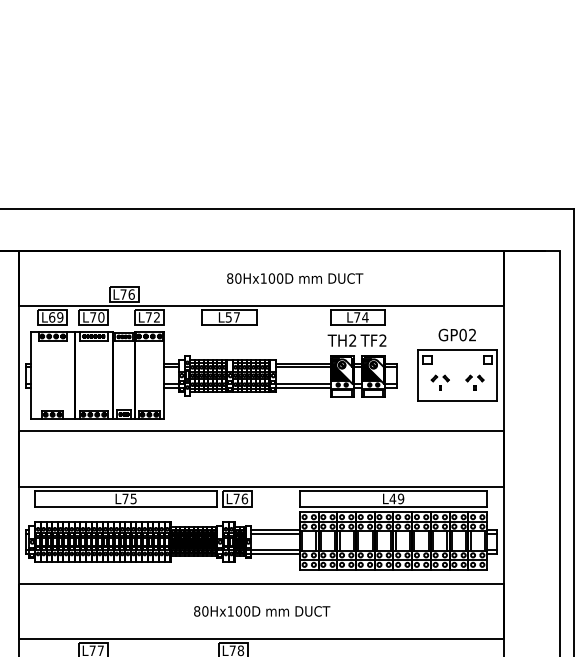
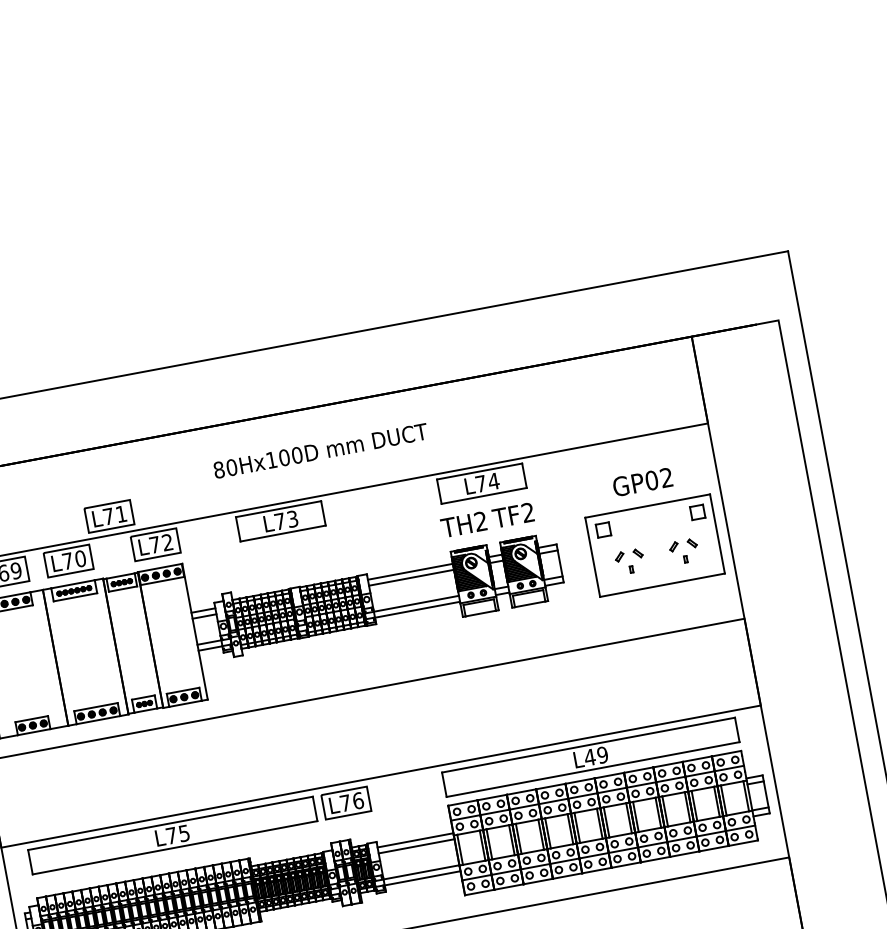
text: (295, 278) -> (321, 450), moved
text: (131, 294) -> (121, 514), L76 -> L71
text: (232, 317) -> (285, 520), L57 -> L73

